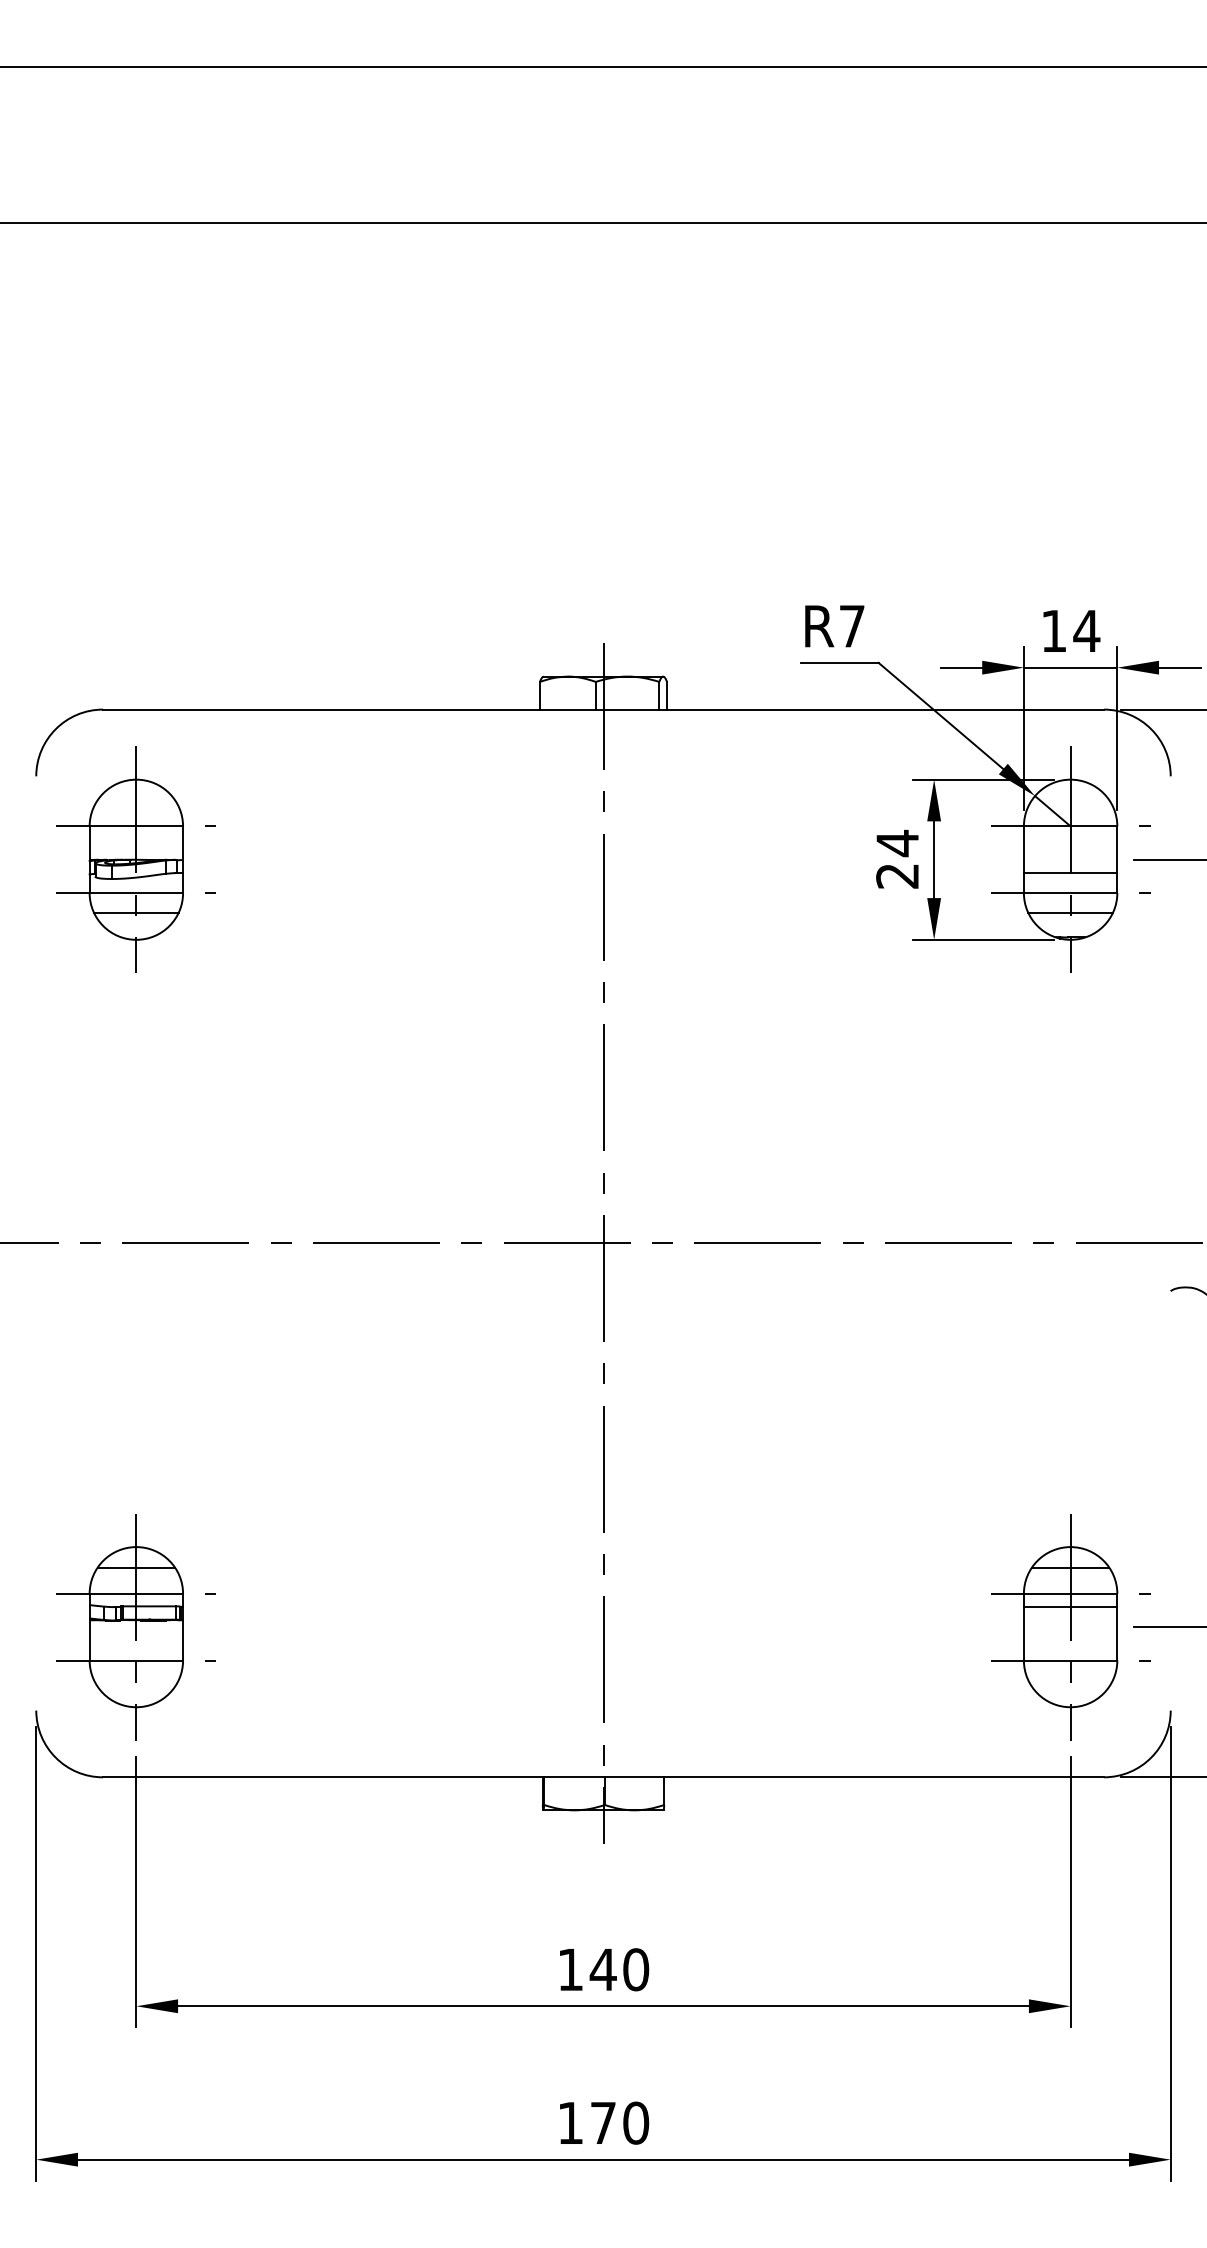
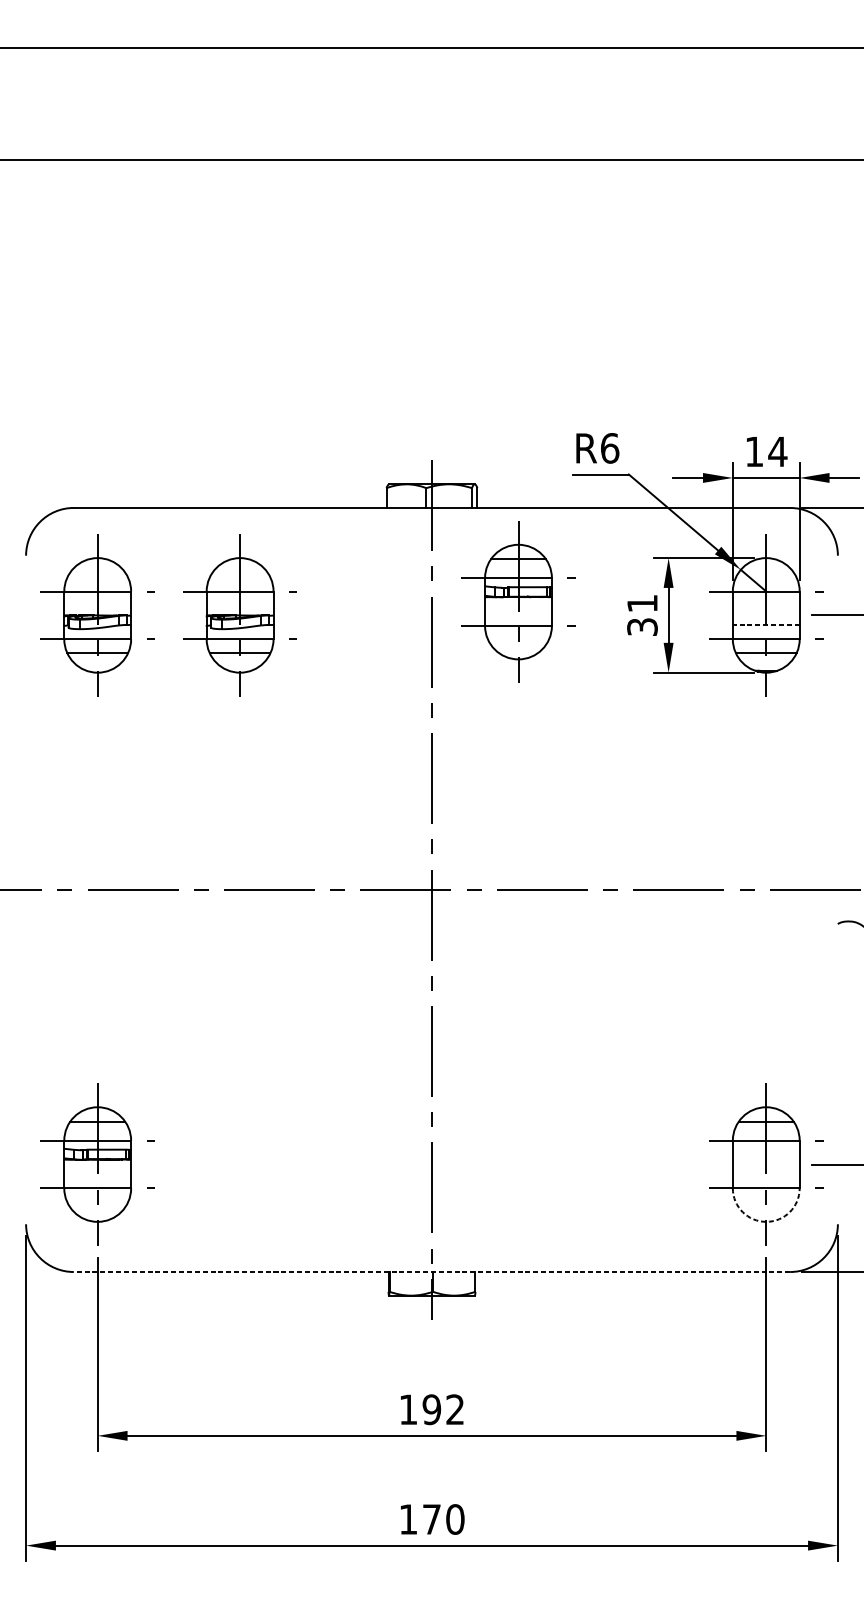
text: (852, 625) -> (610, 447), R7 -> R6
part: (723, 841) -> (517, 602), added
text: (897, 858) -> (642, 614), 24 -> 31
part: (334, 859) -> (239, 615), added
line: (1070, 873) -> (766, 625), solid -> dashed
line: (1070, 1607) -> (766, 1150), removed
arc: (1070, 1707) -> (766, 1222), solid -> dashed
line: (603, 1777) -> (432, 1272), solid -> dashed
text: (619, 1969) -> (443, 1409), 140 -> 192

